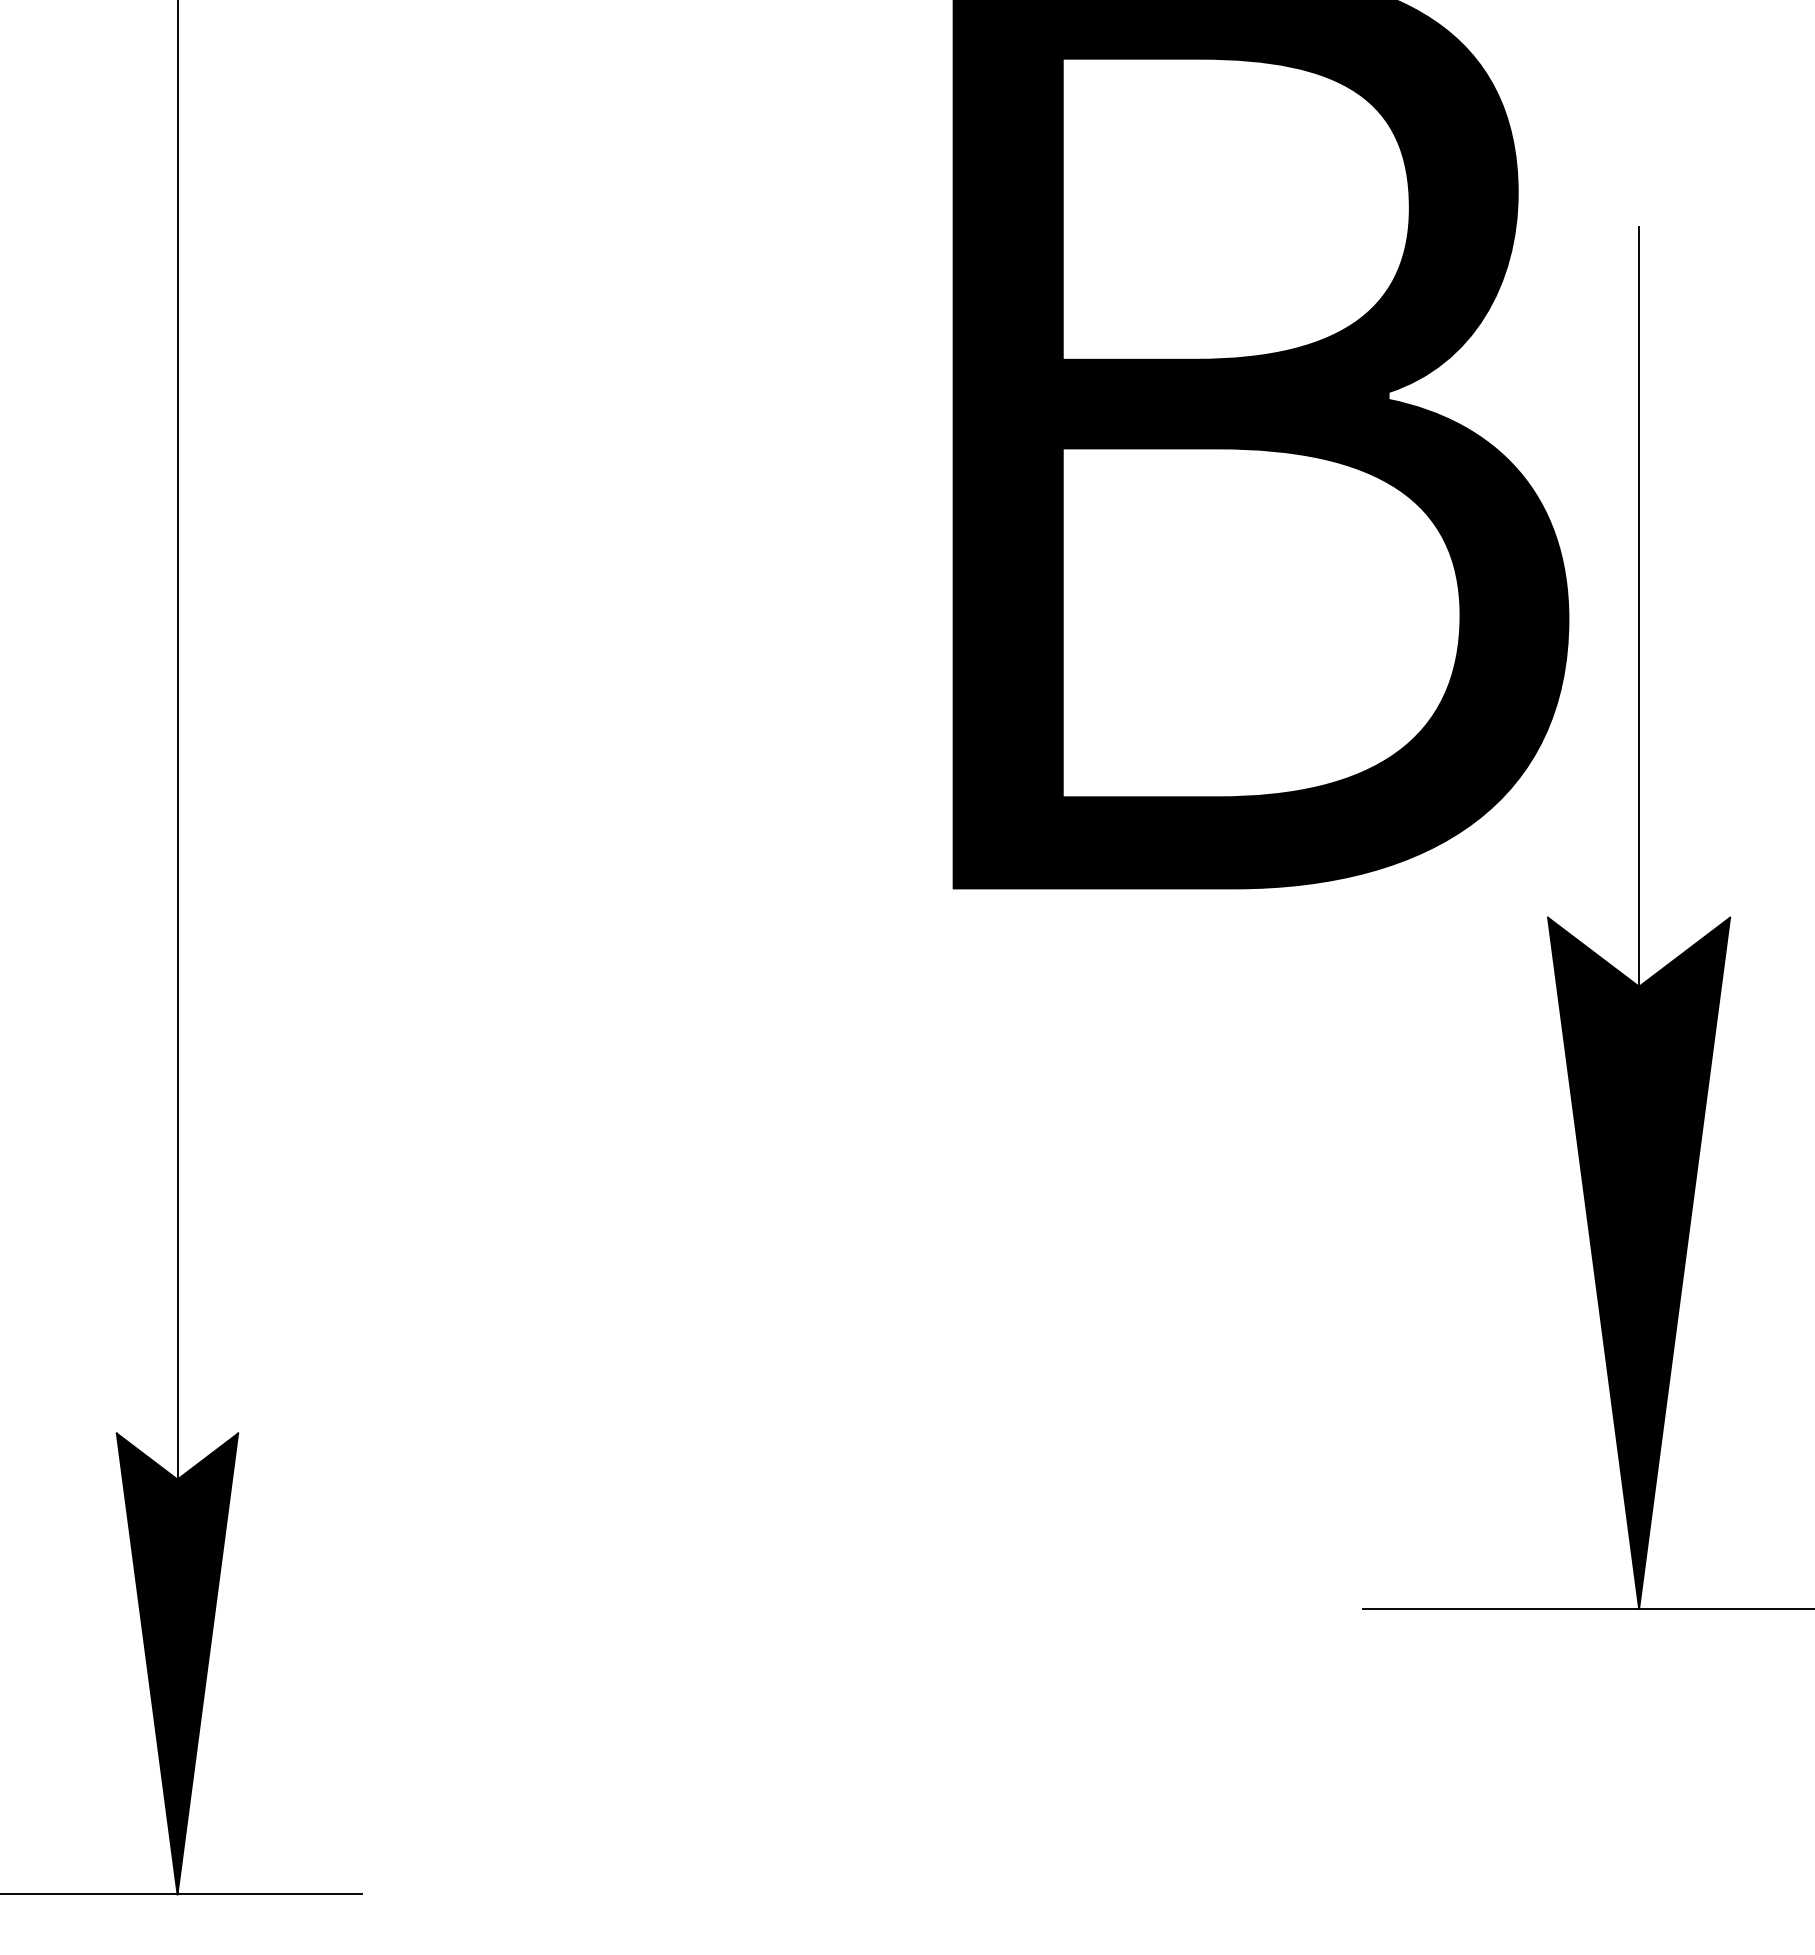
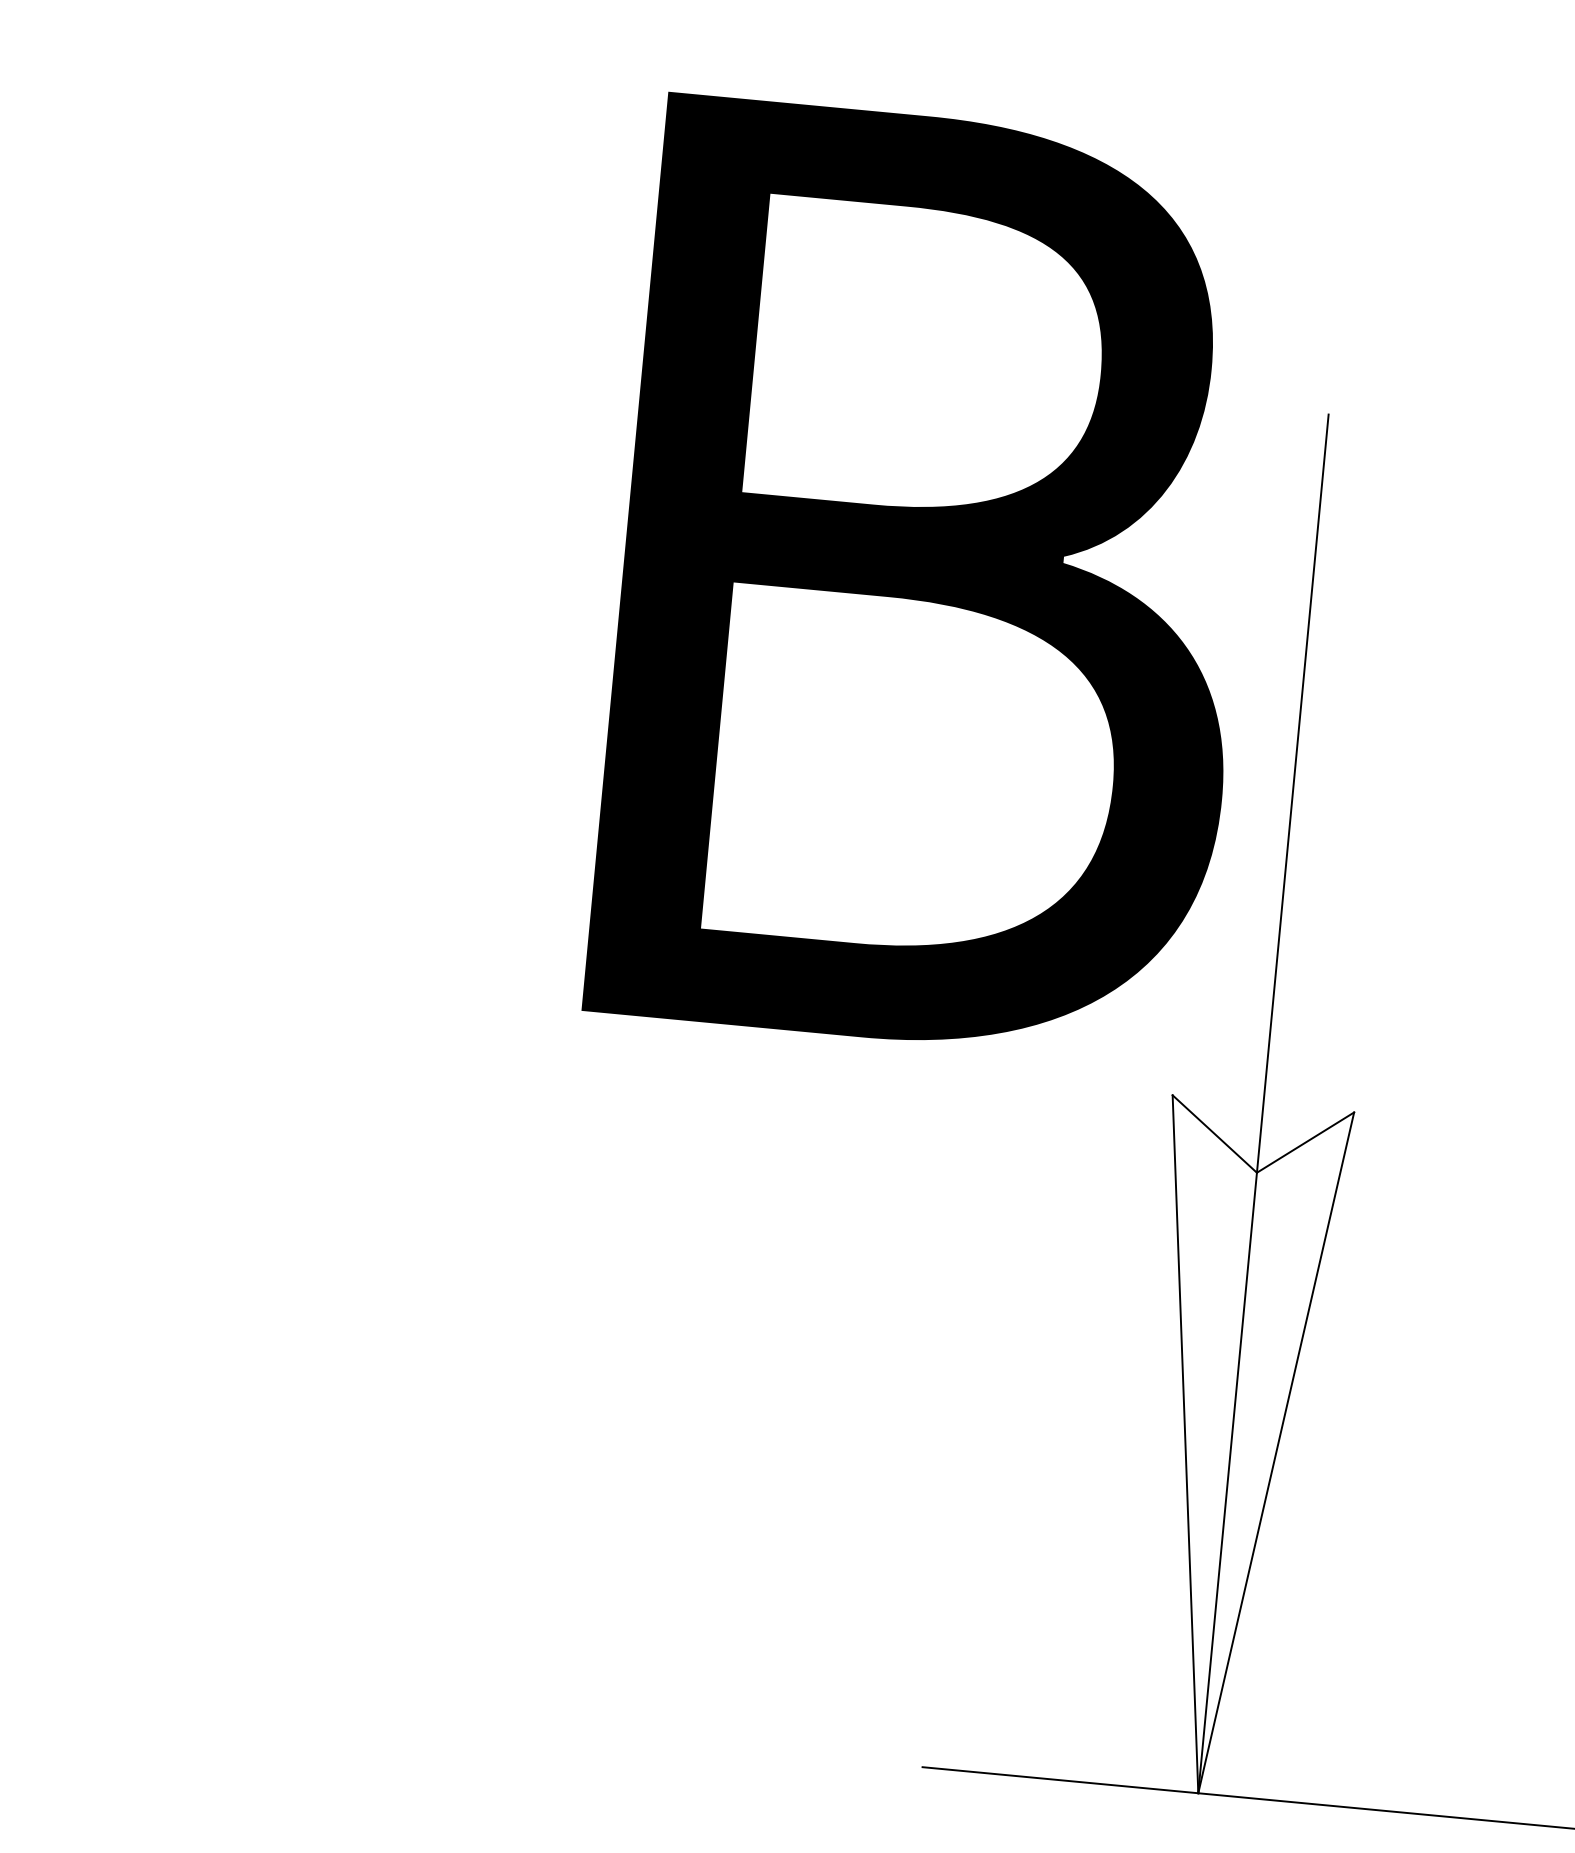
fill: (1639, 1262) -> (1231, 1447), removed

